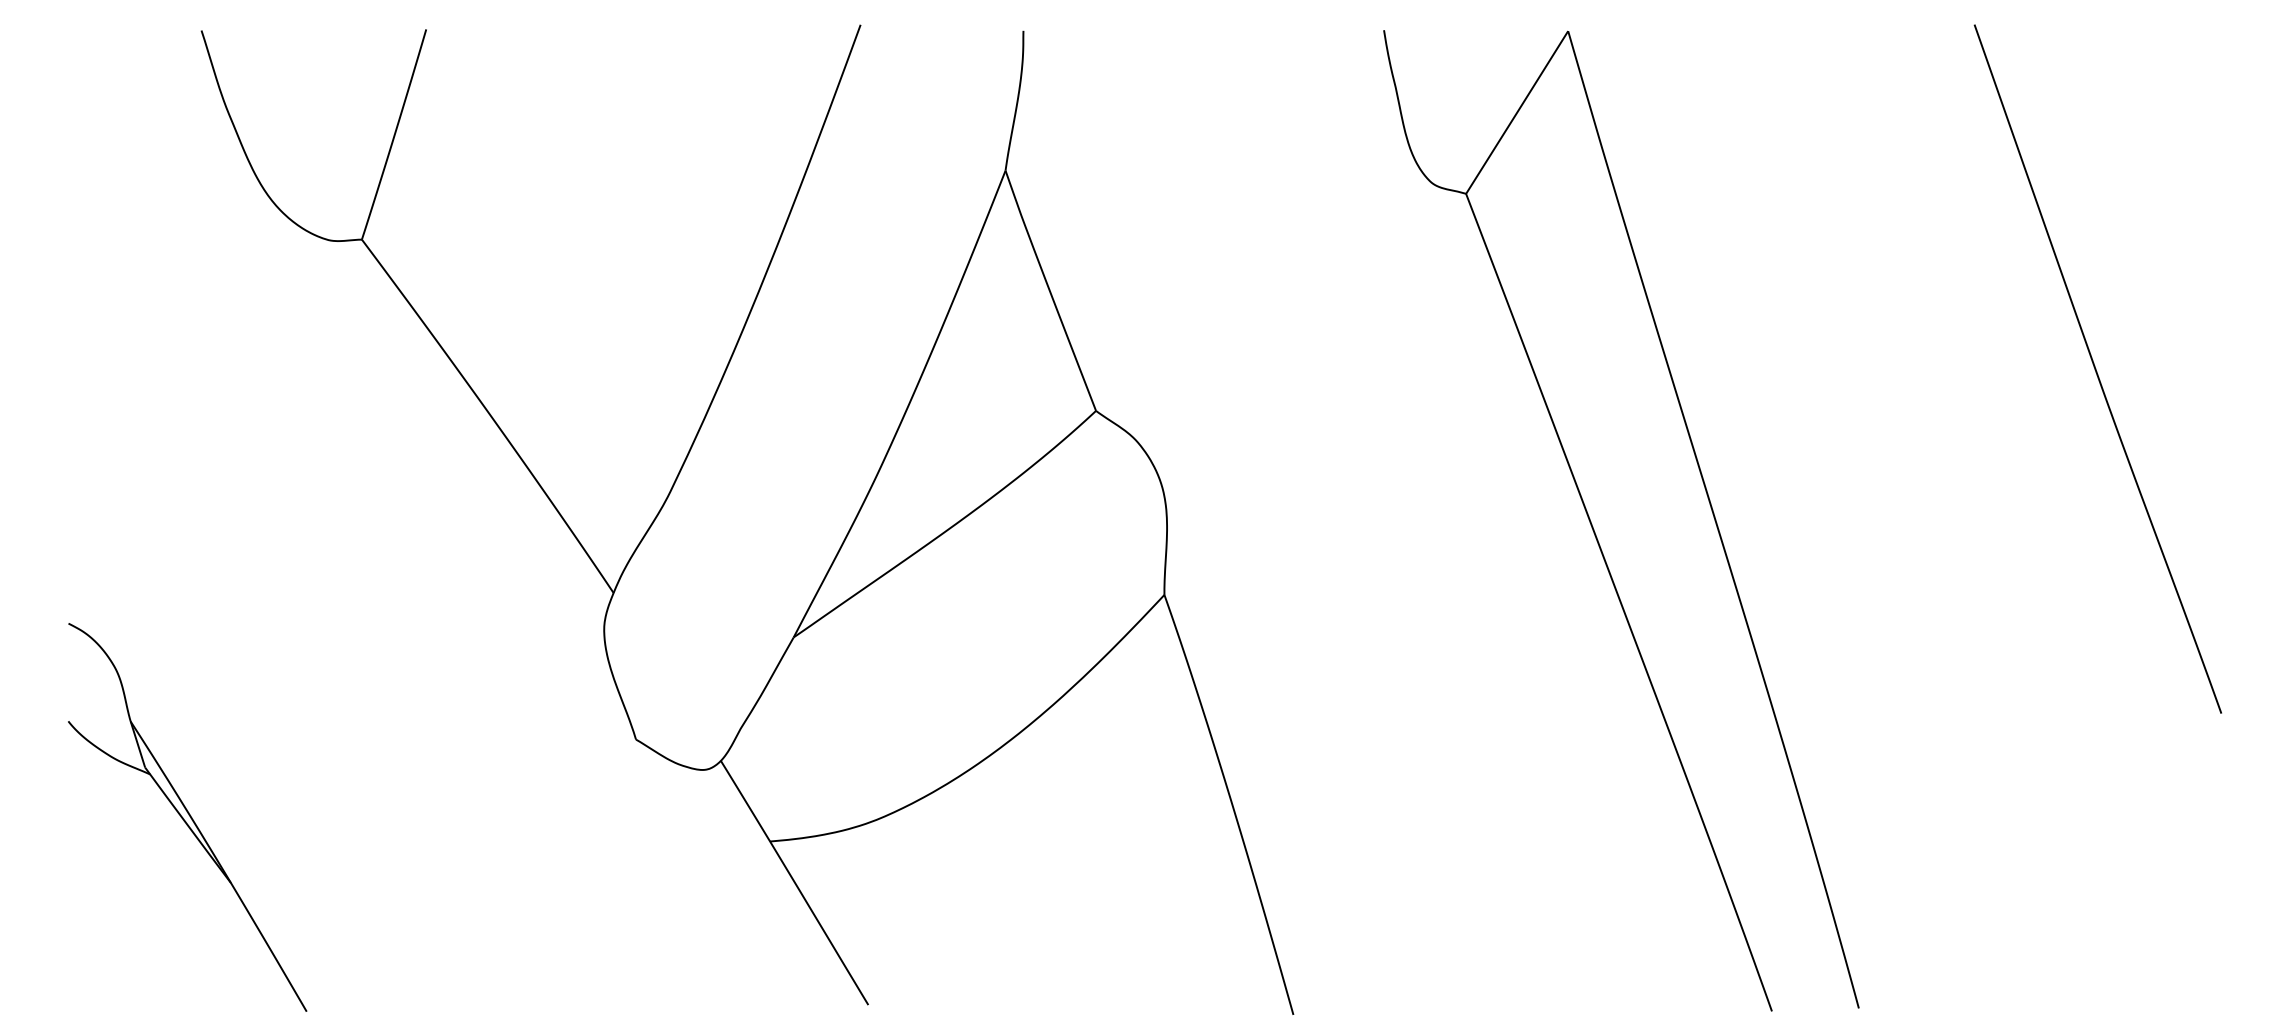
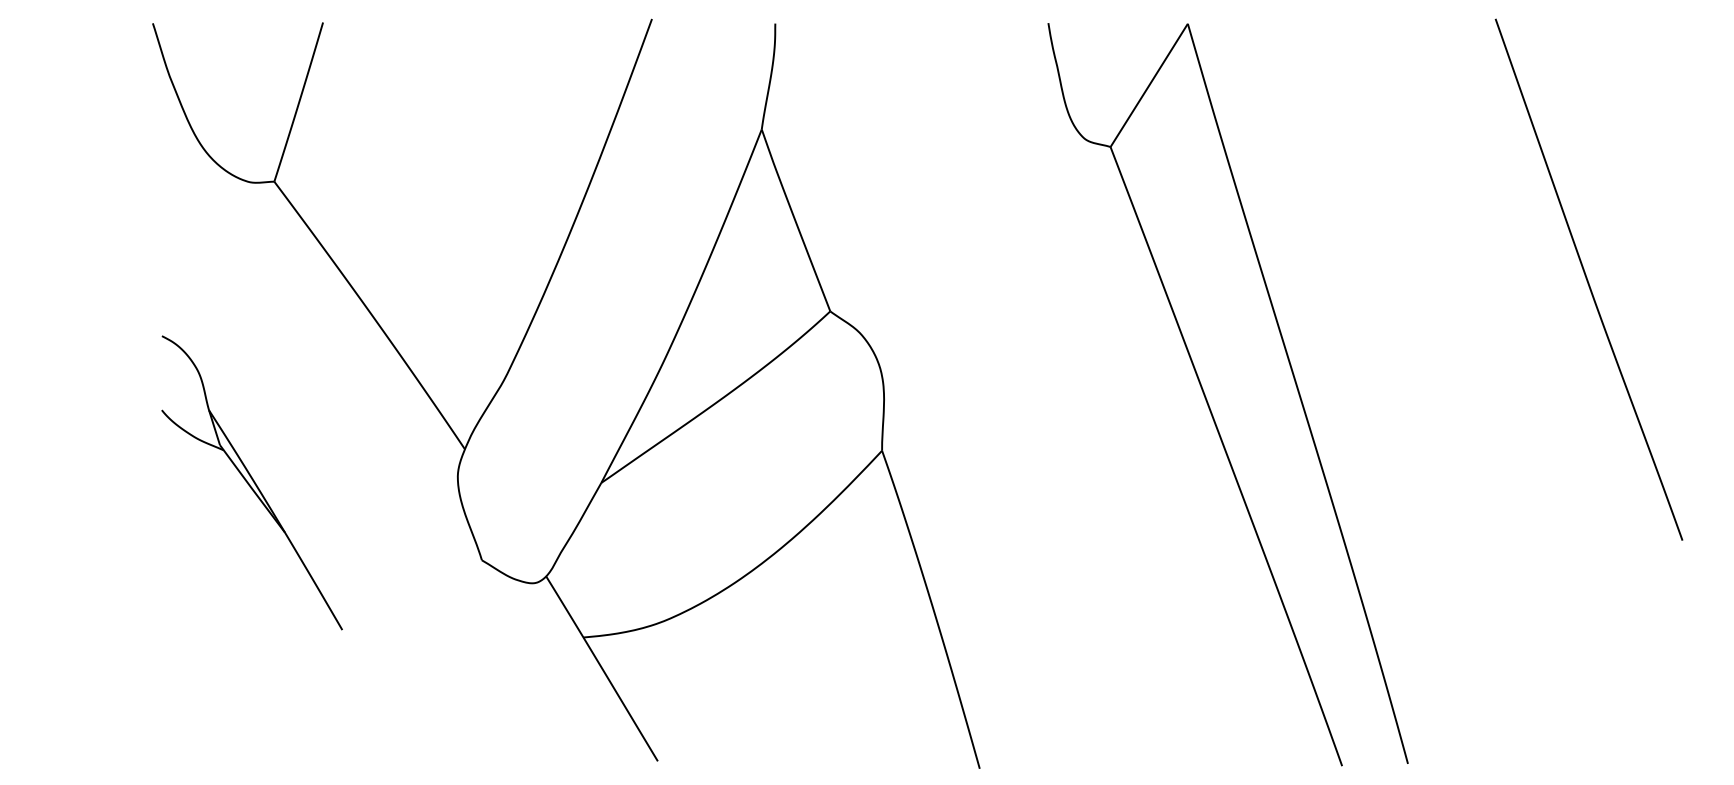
part: (187, 817) -> (252, 482), moved

